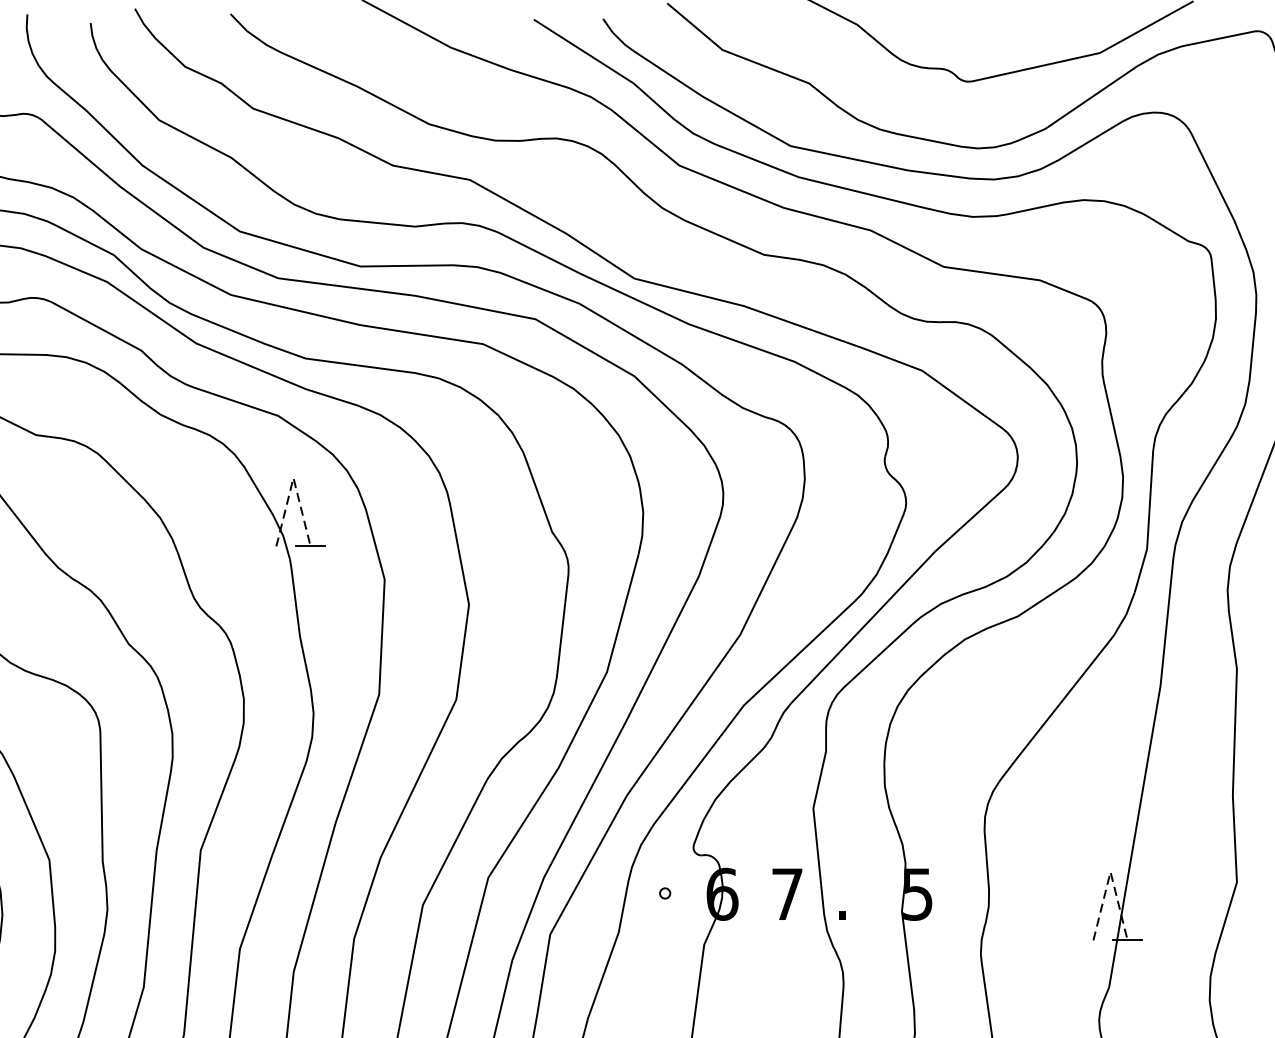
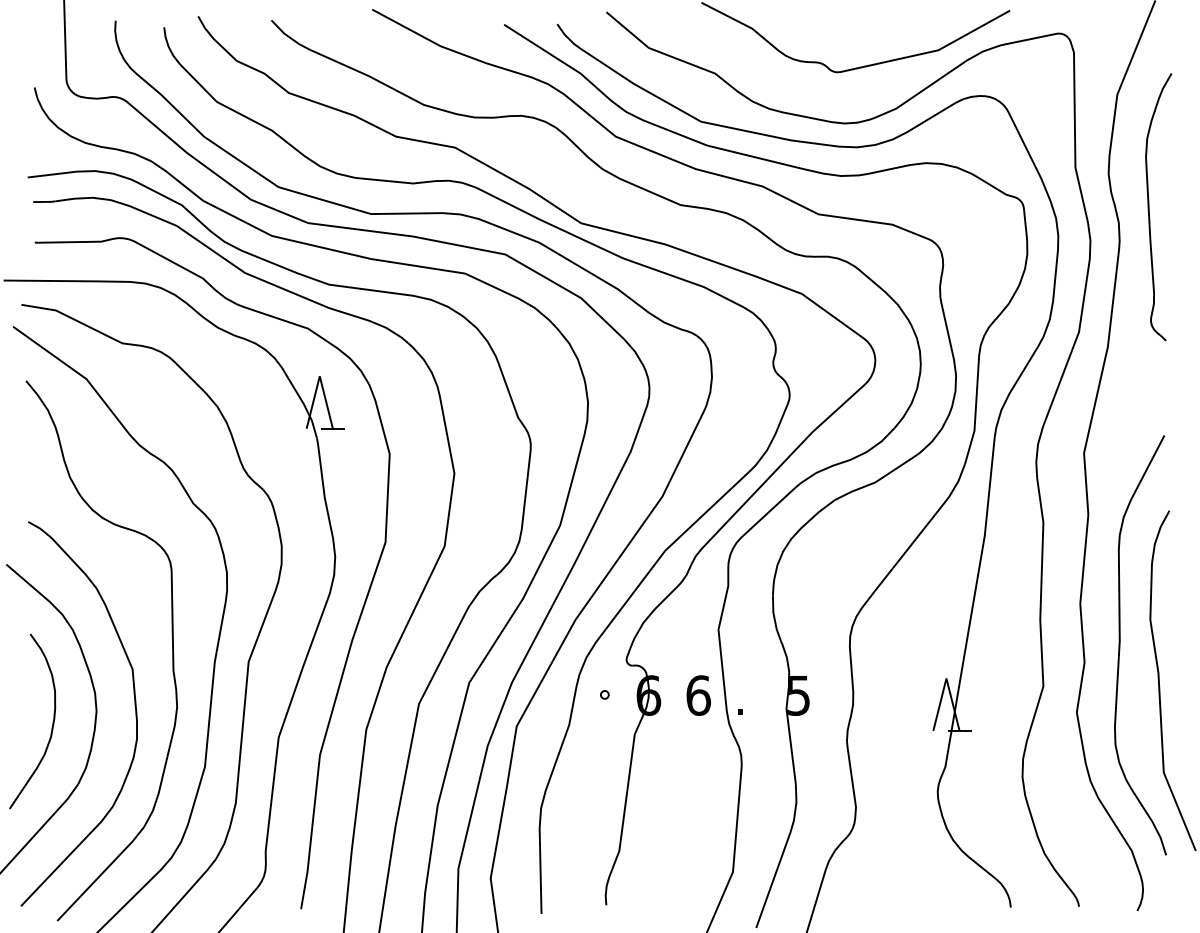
line: (293, 478) -> (319, 376), dashed -> solid
line: (1110, 872) -> (946, 678), dashed -> solid
text: (787, 894) -> (698, 695), 7 -> 6

